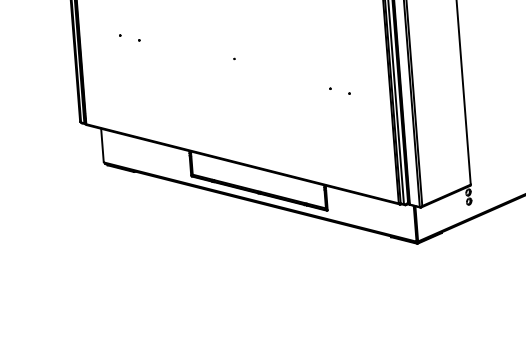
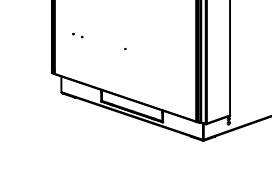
part: (338, 91) -> (172, 67), removed

